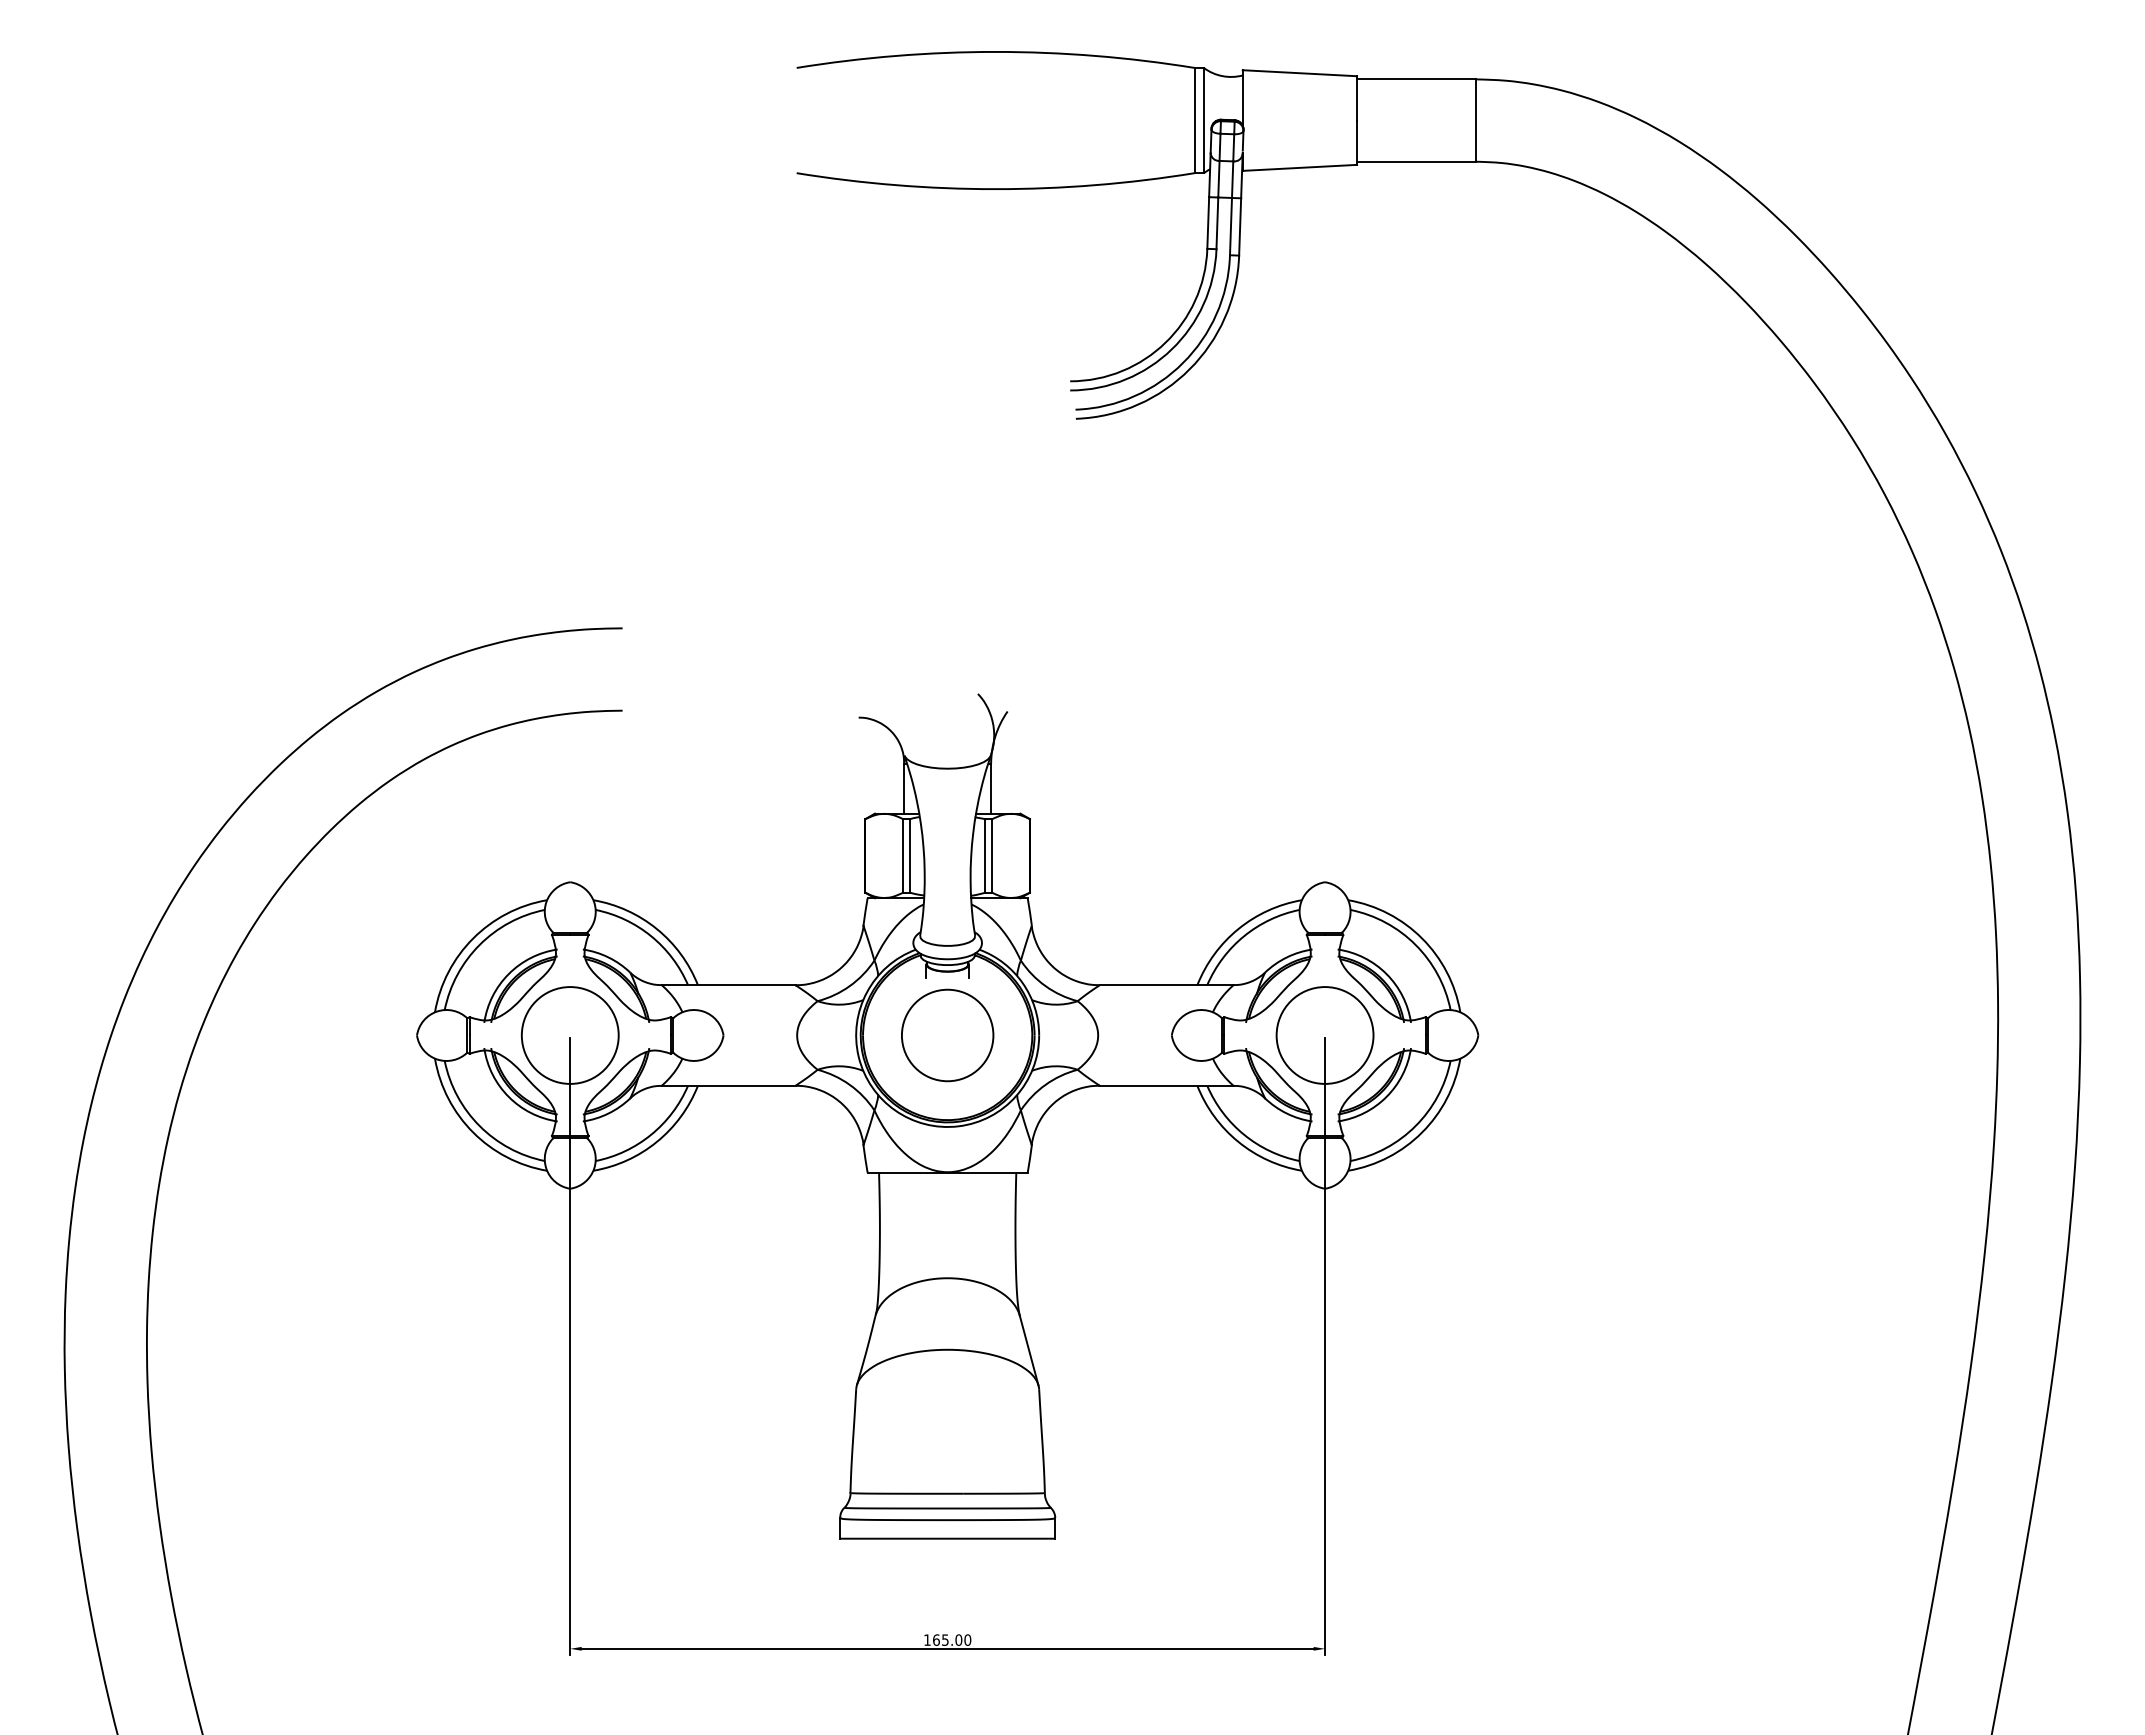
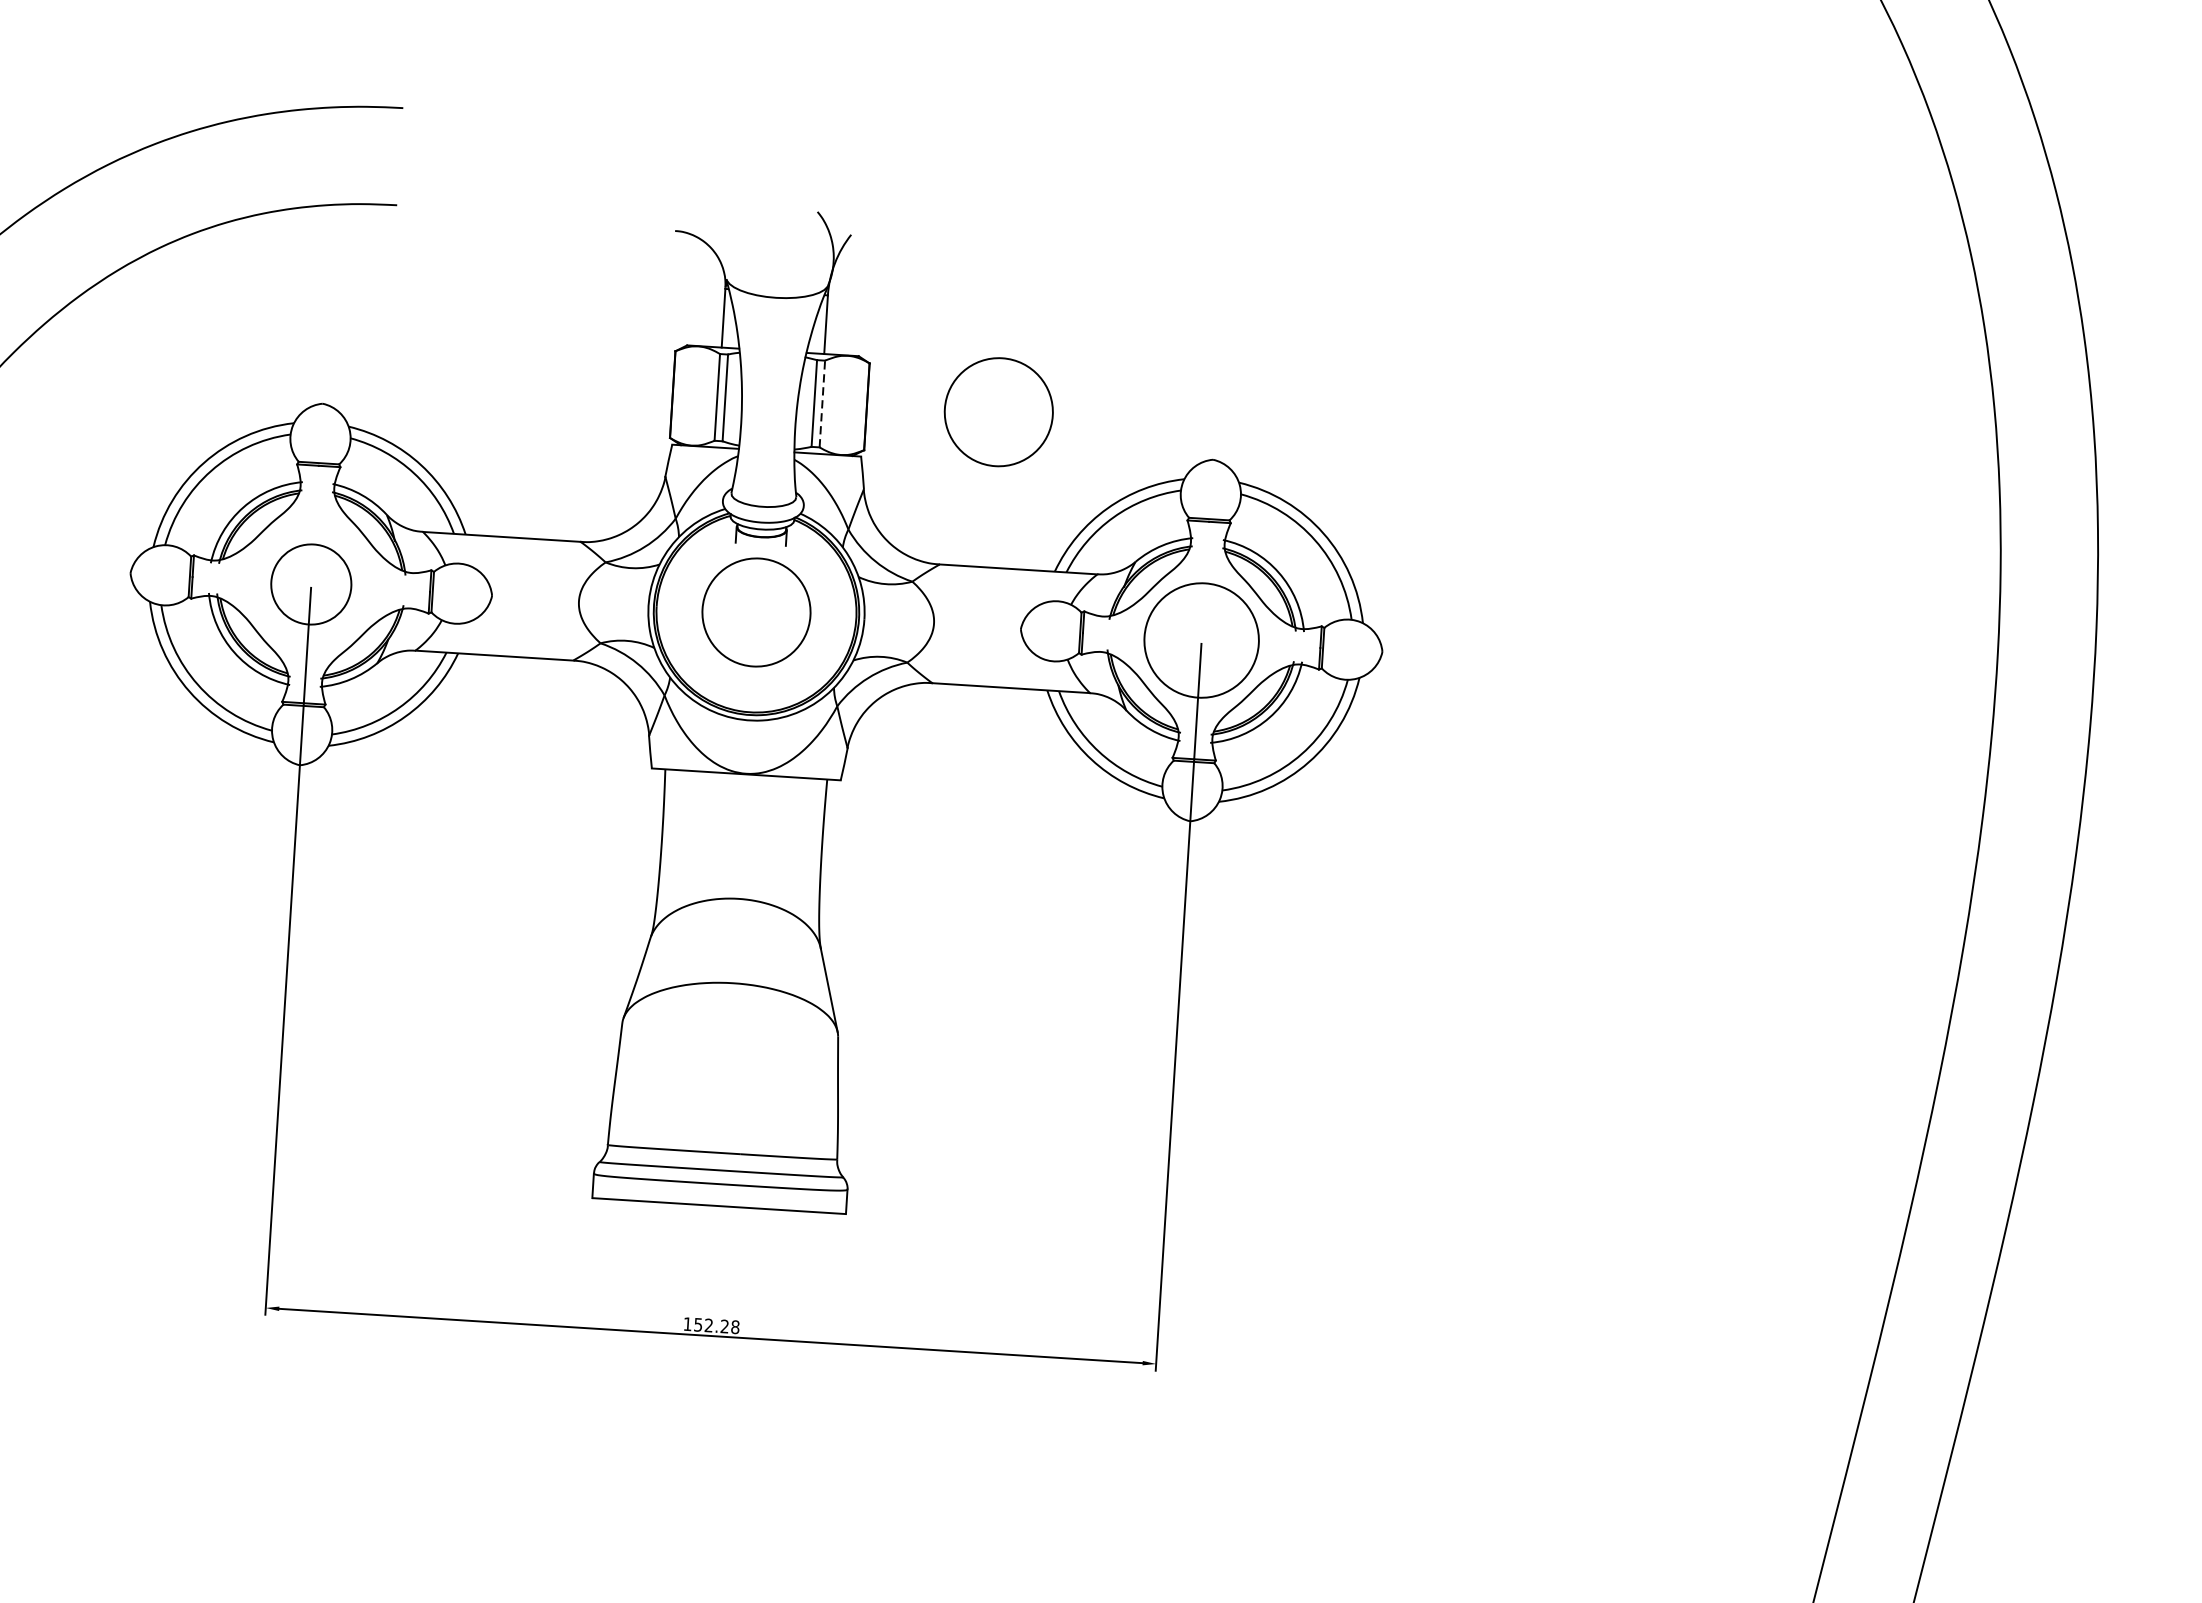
circle: (1141, 853) -> (998, 412), added
line: (992, 855) -> (822, 403), solid -> dashed
circle: (569, 1035) -> (310, 584), size x0.7
text: (952, 1639) -> (717, 1325), 165.00 -> 152.28

